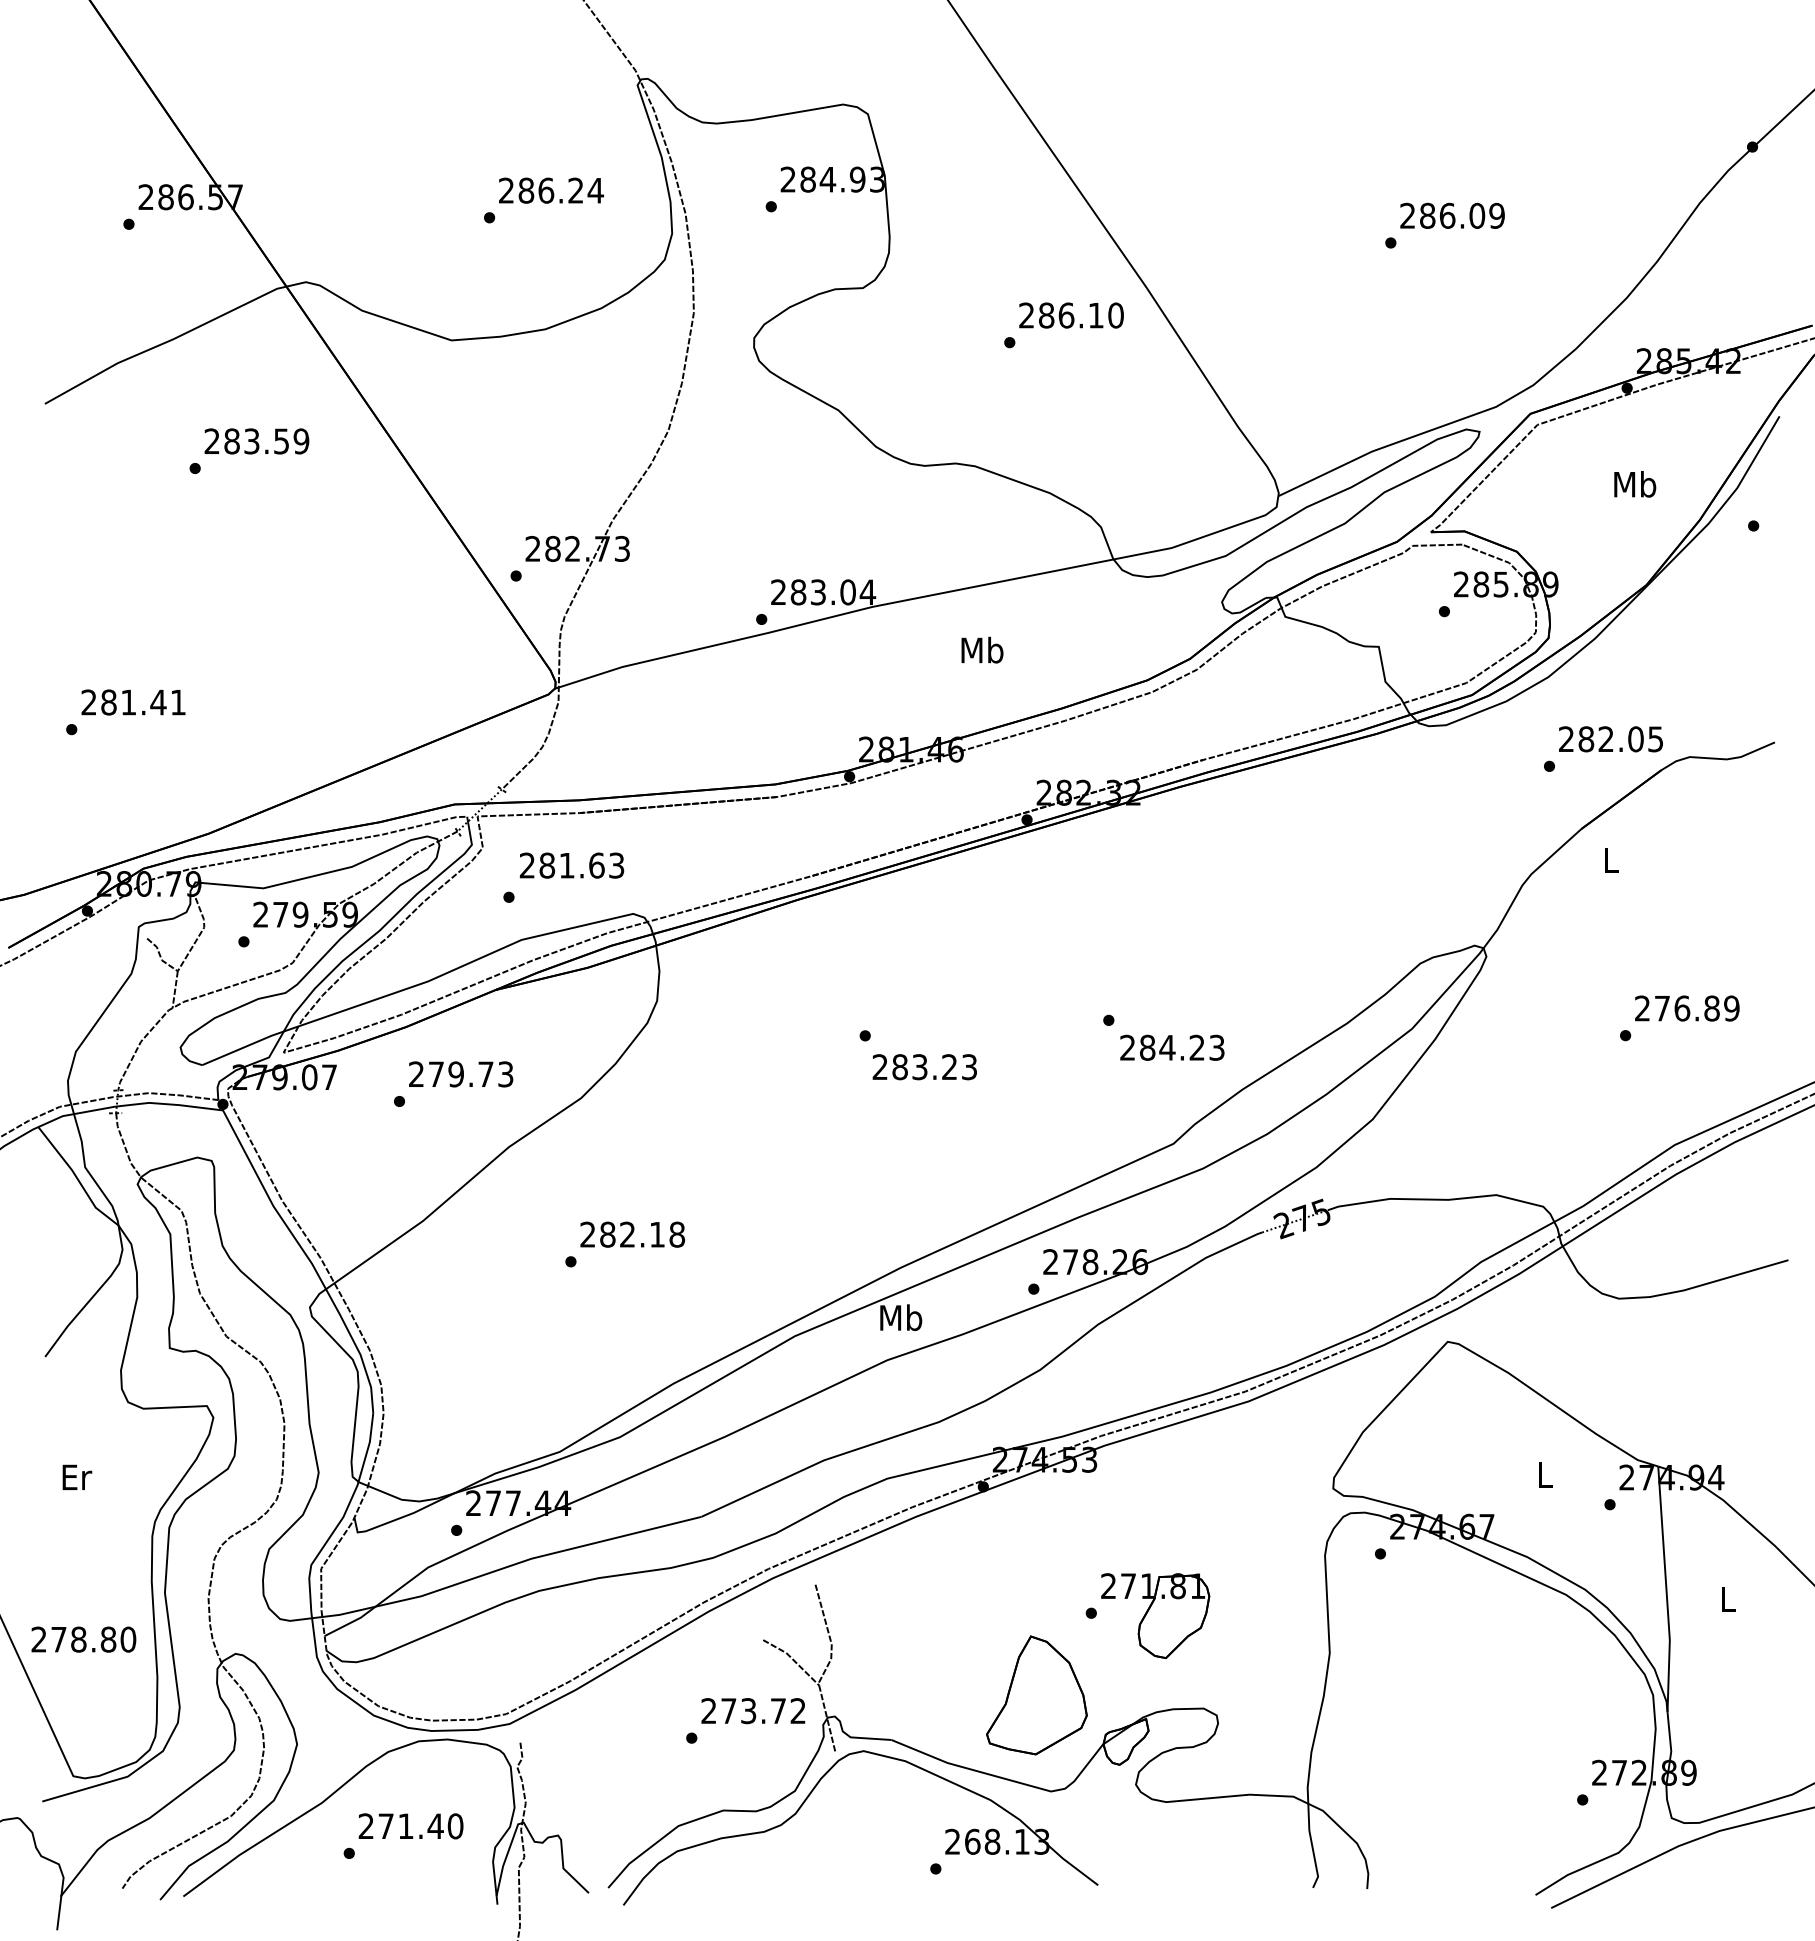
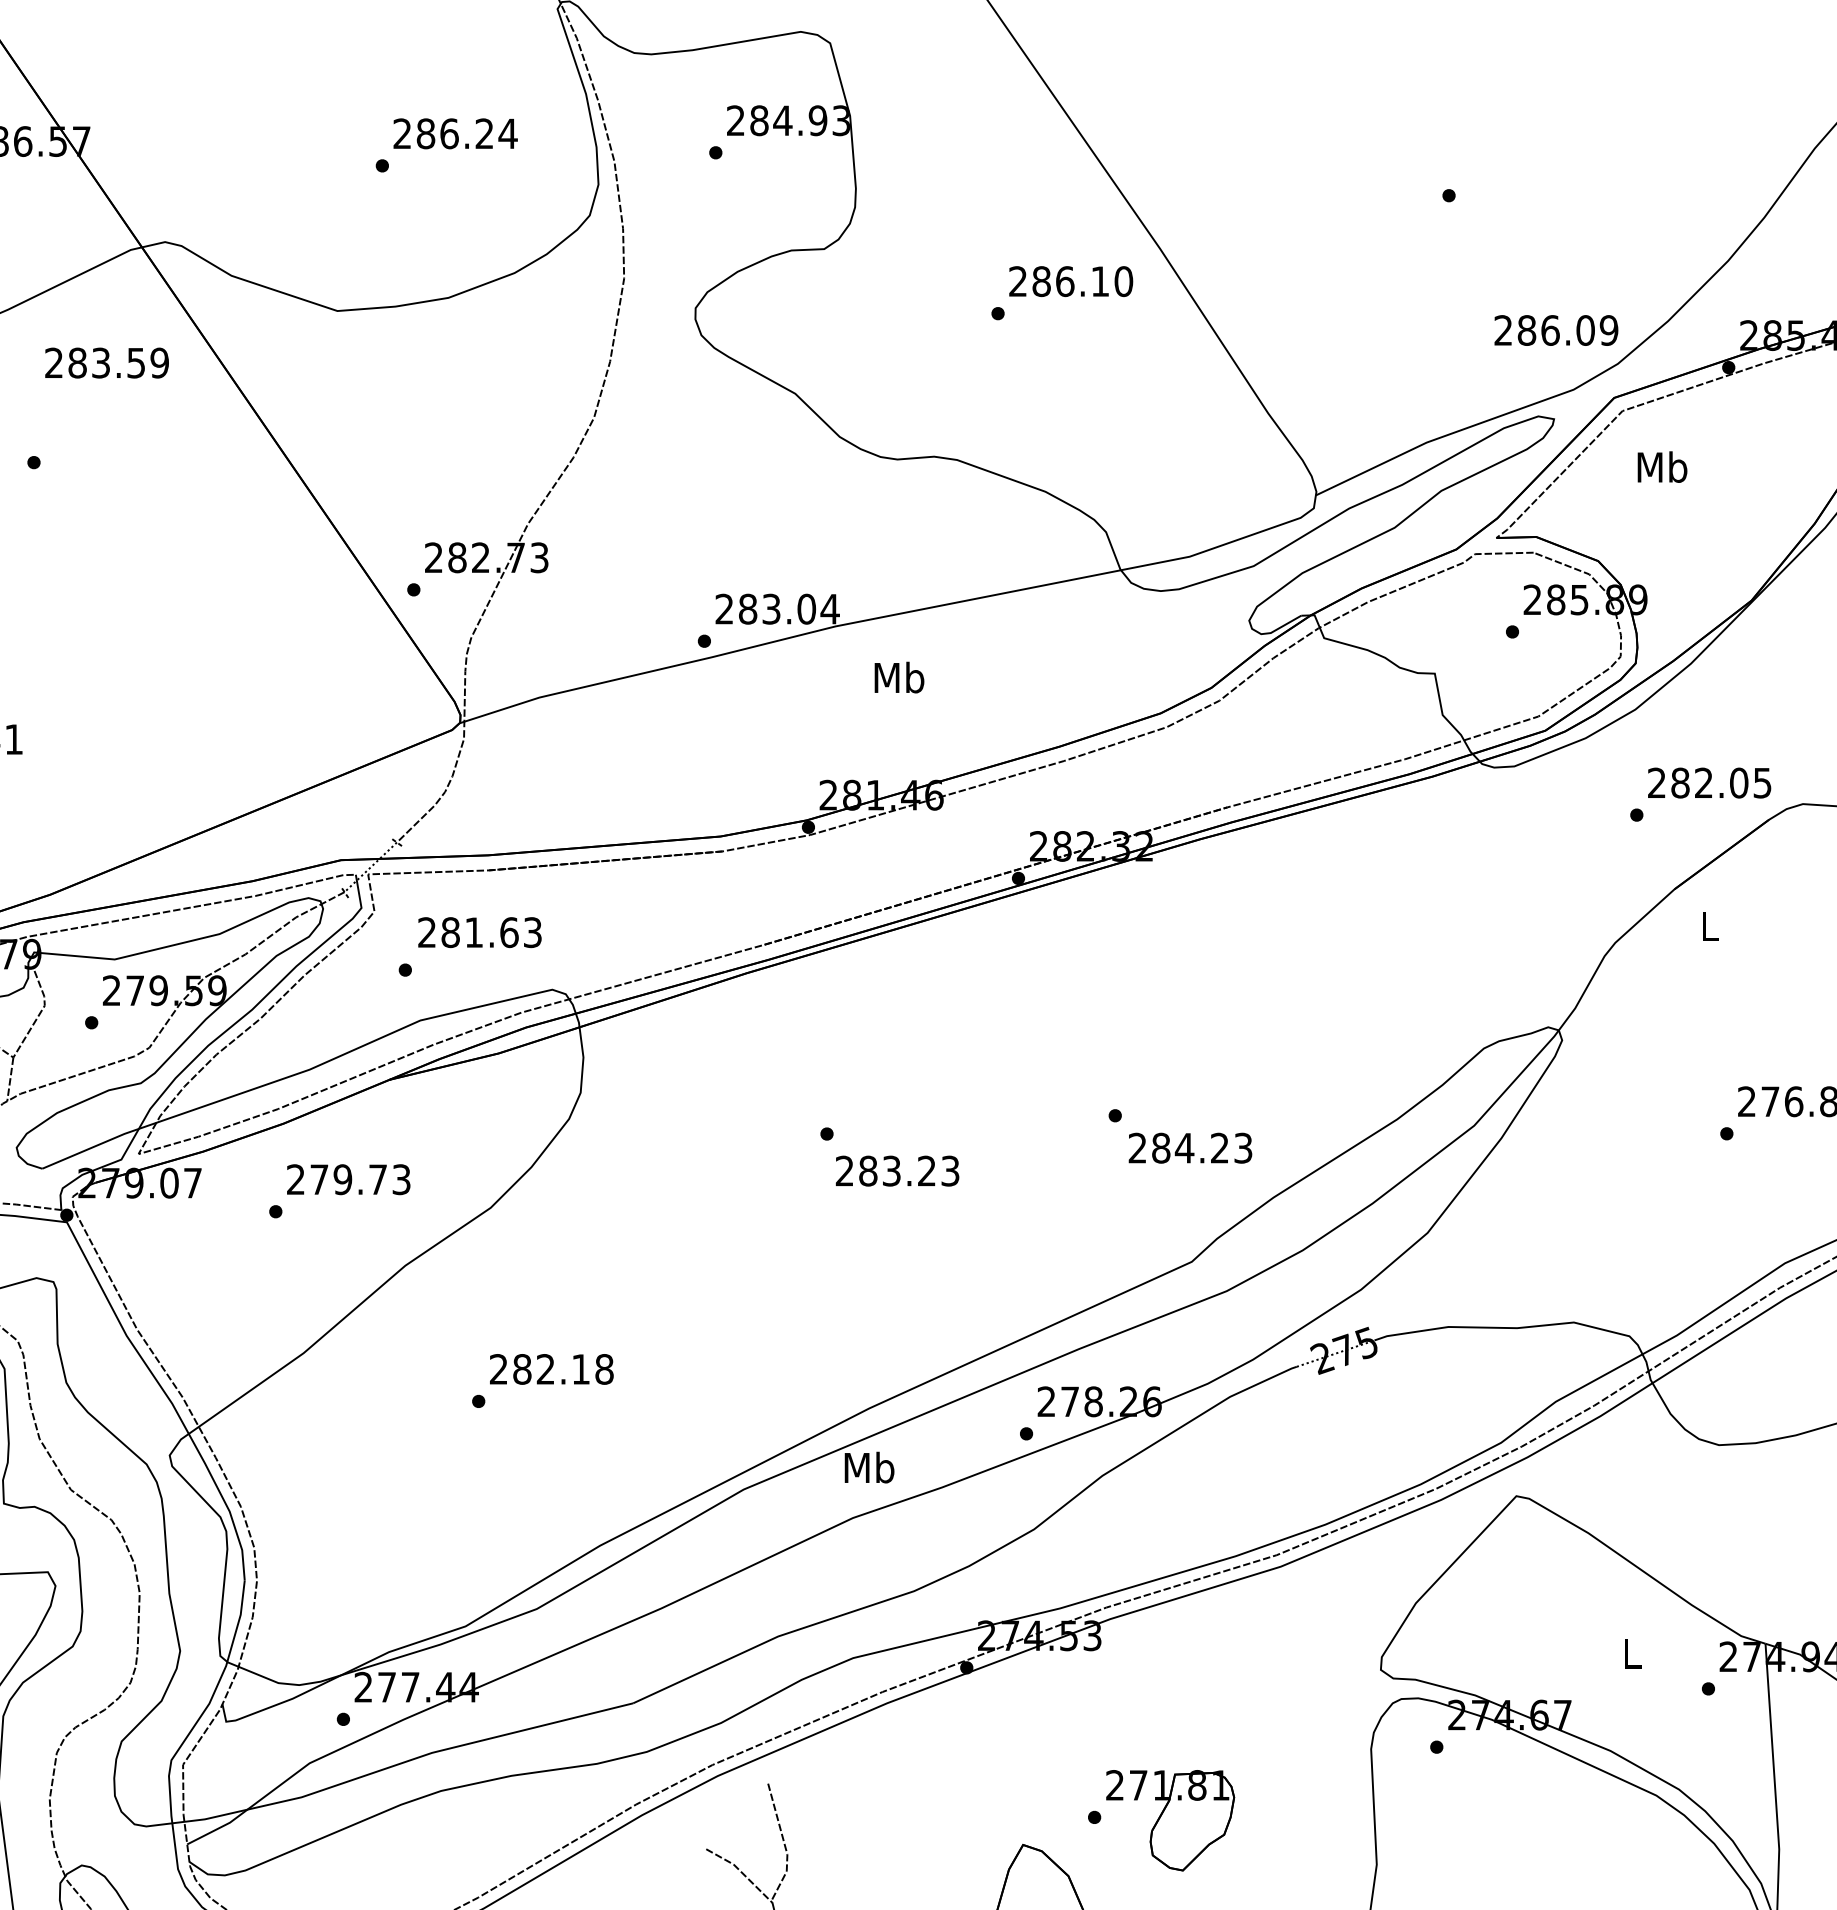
text: (1452, 215) -> (1556, 330), moved
text: (256, 441) -> (106, 363), moved
text: (1635, 484) -> (1662, 467), moved
text: (982, 649) -> (899, 676), moved

